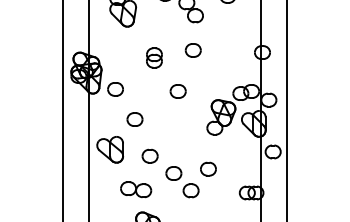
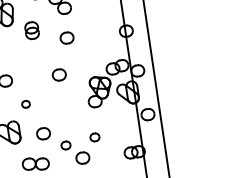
part: (154, 57) -> (32, 30), moved
part: (134, 119) -> (25, 104), size x0.6
part: (208, 168) -> (94, 136), size x0.7
part: (173, 173) -> (65, 145), size x0.7

